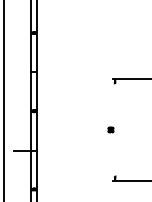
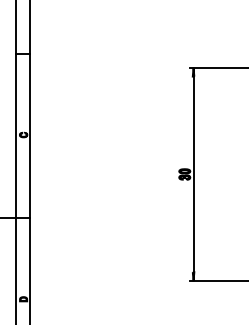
line: (115, 129) -> (194, 173), added

